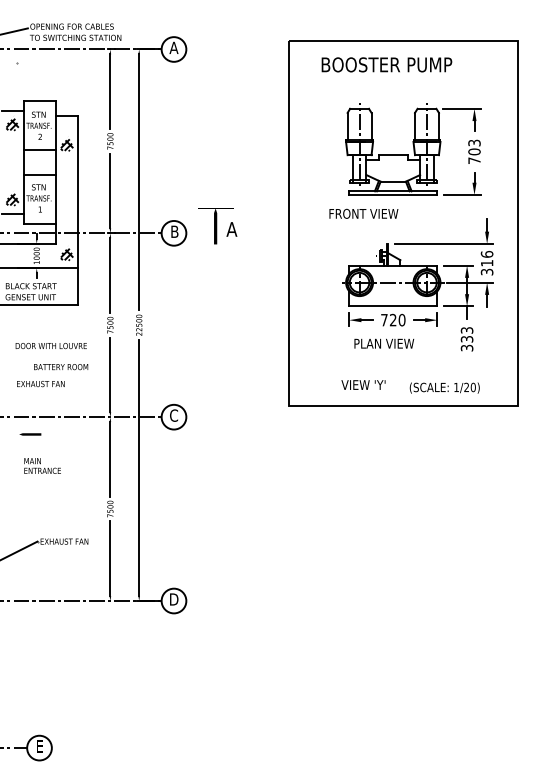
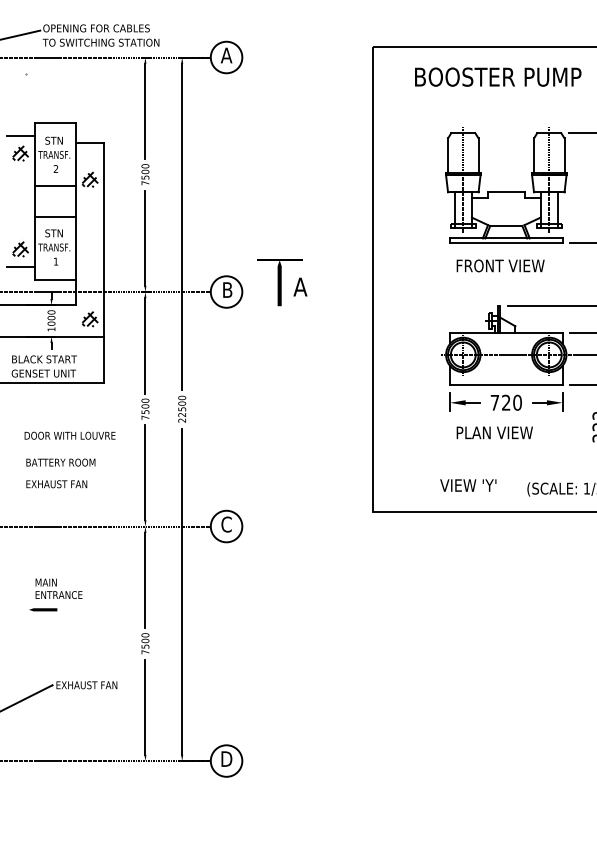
text: (363, 213) -> (500, 265), moved
text: (61, 367) -> (61, 463), moved
line: (30, 434) -> (43, 609), moved

